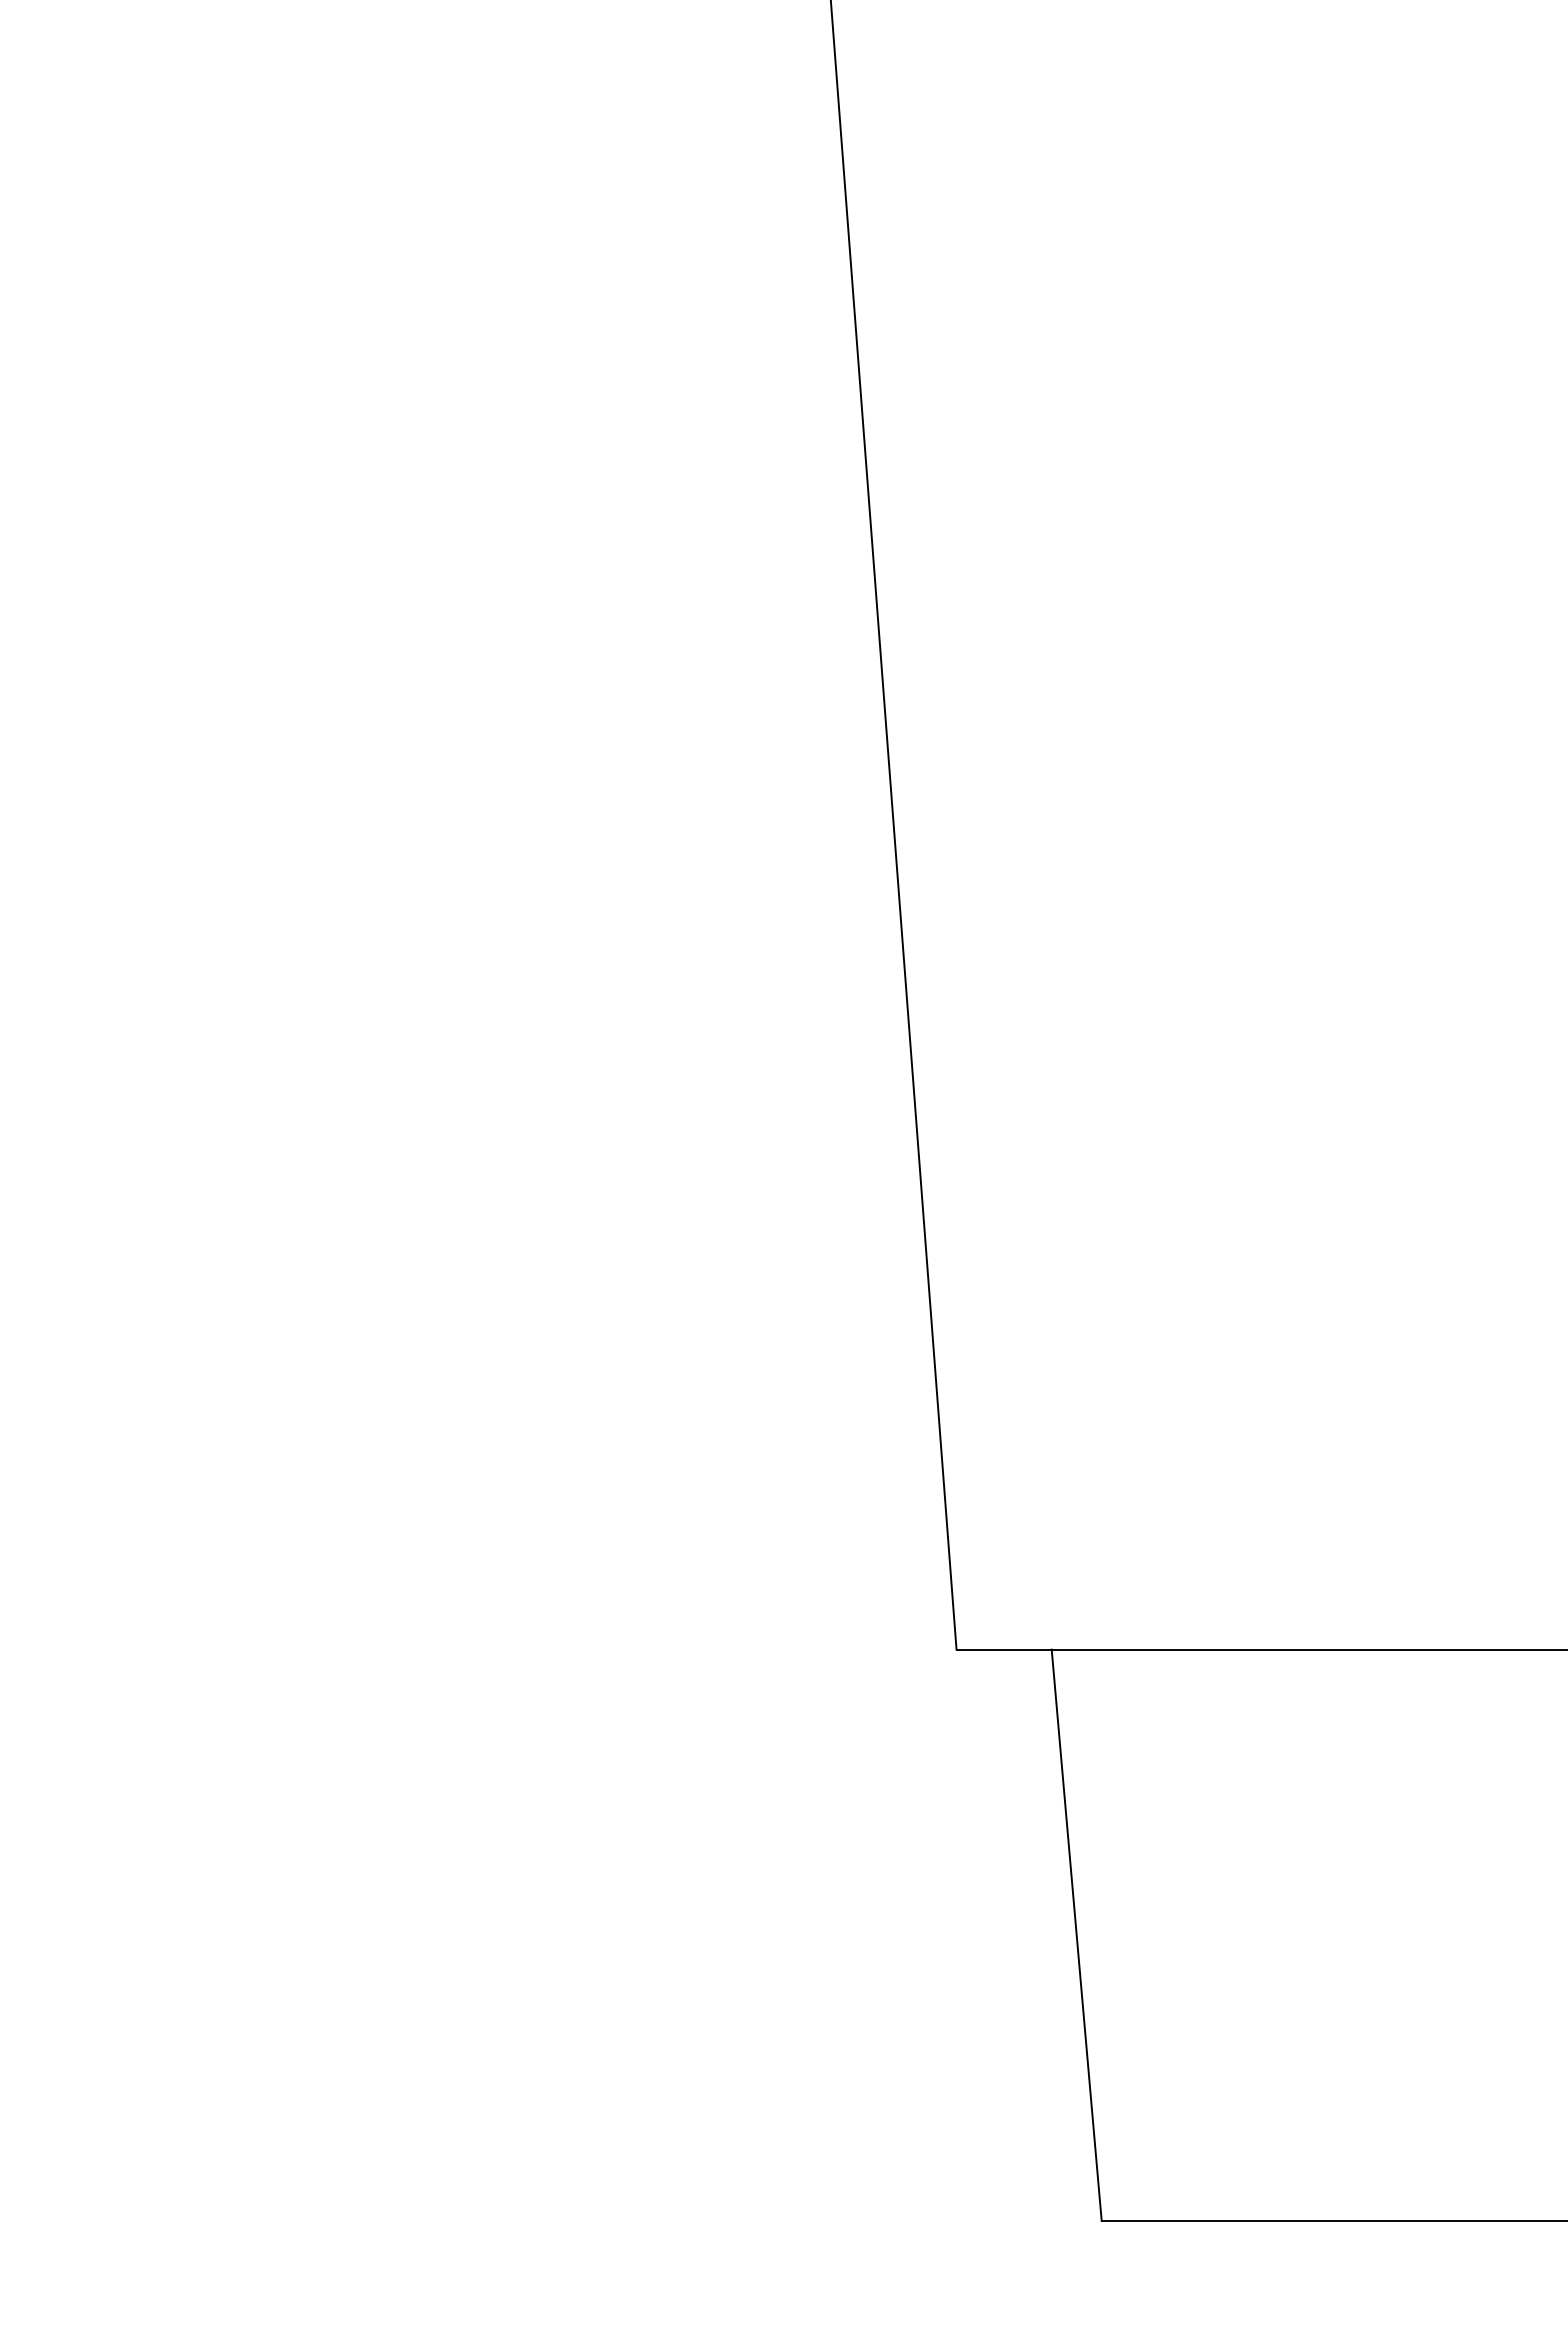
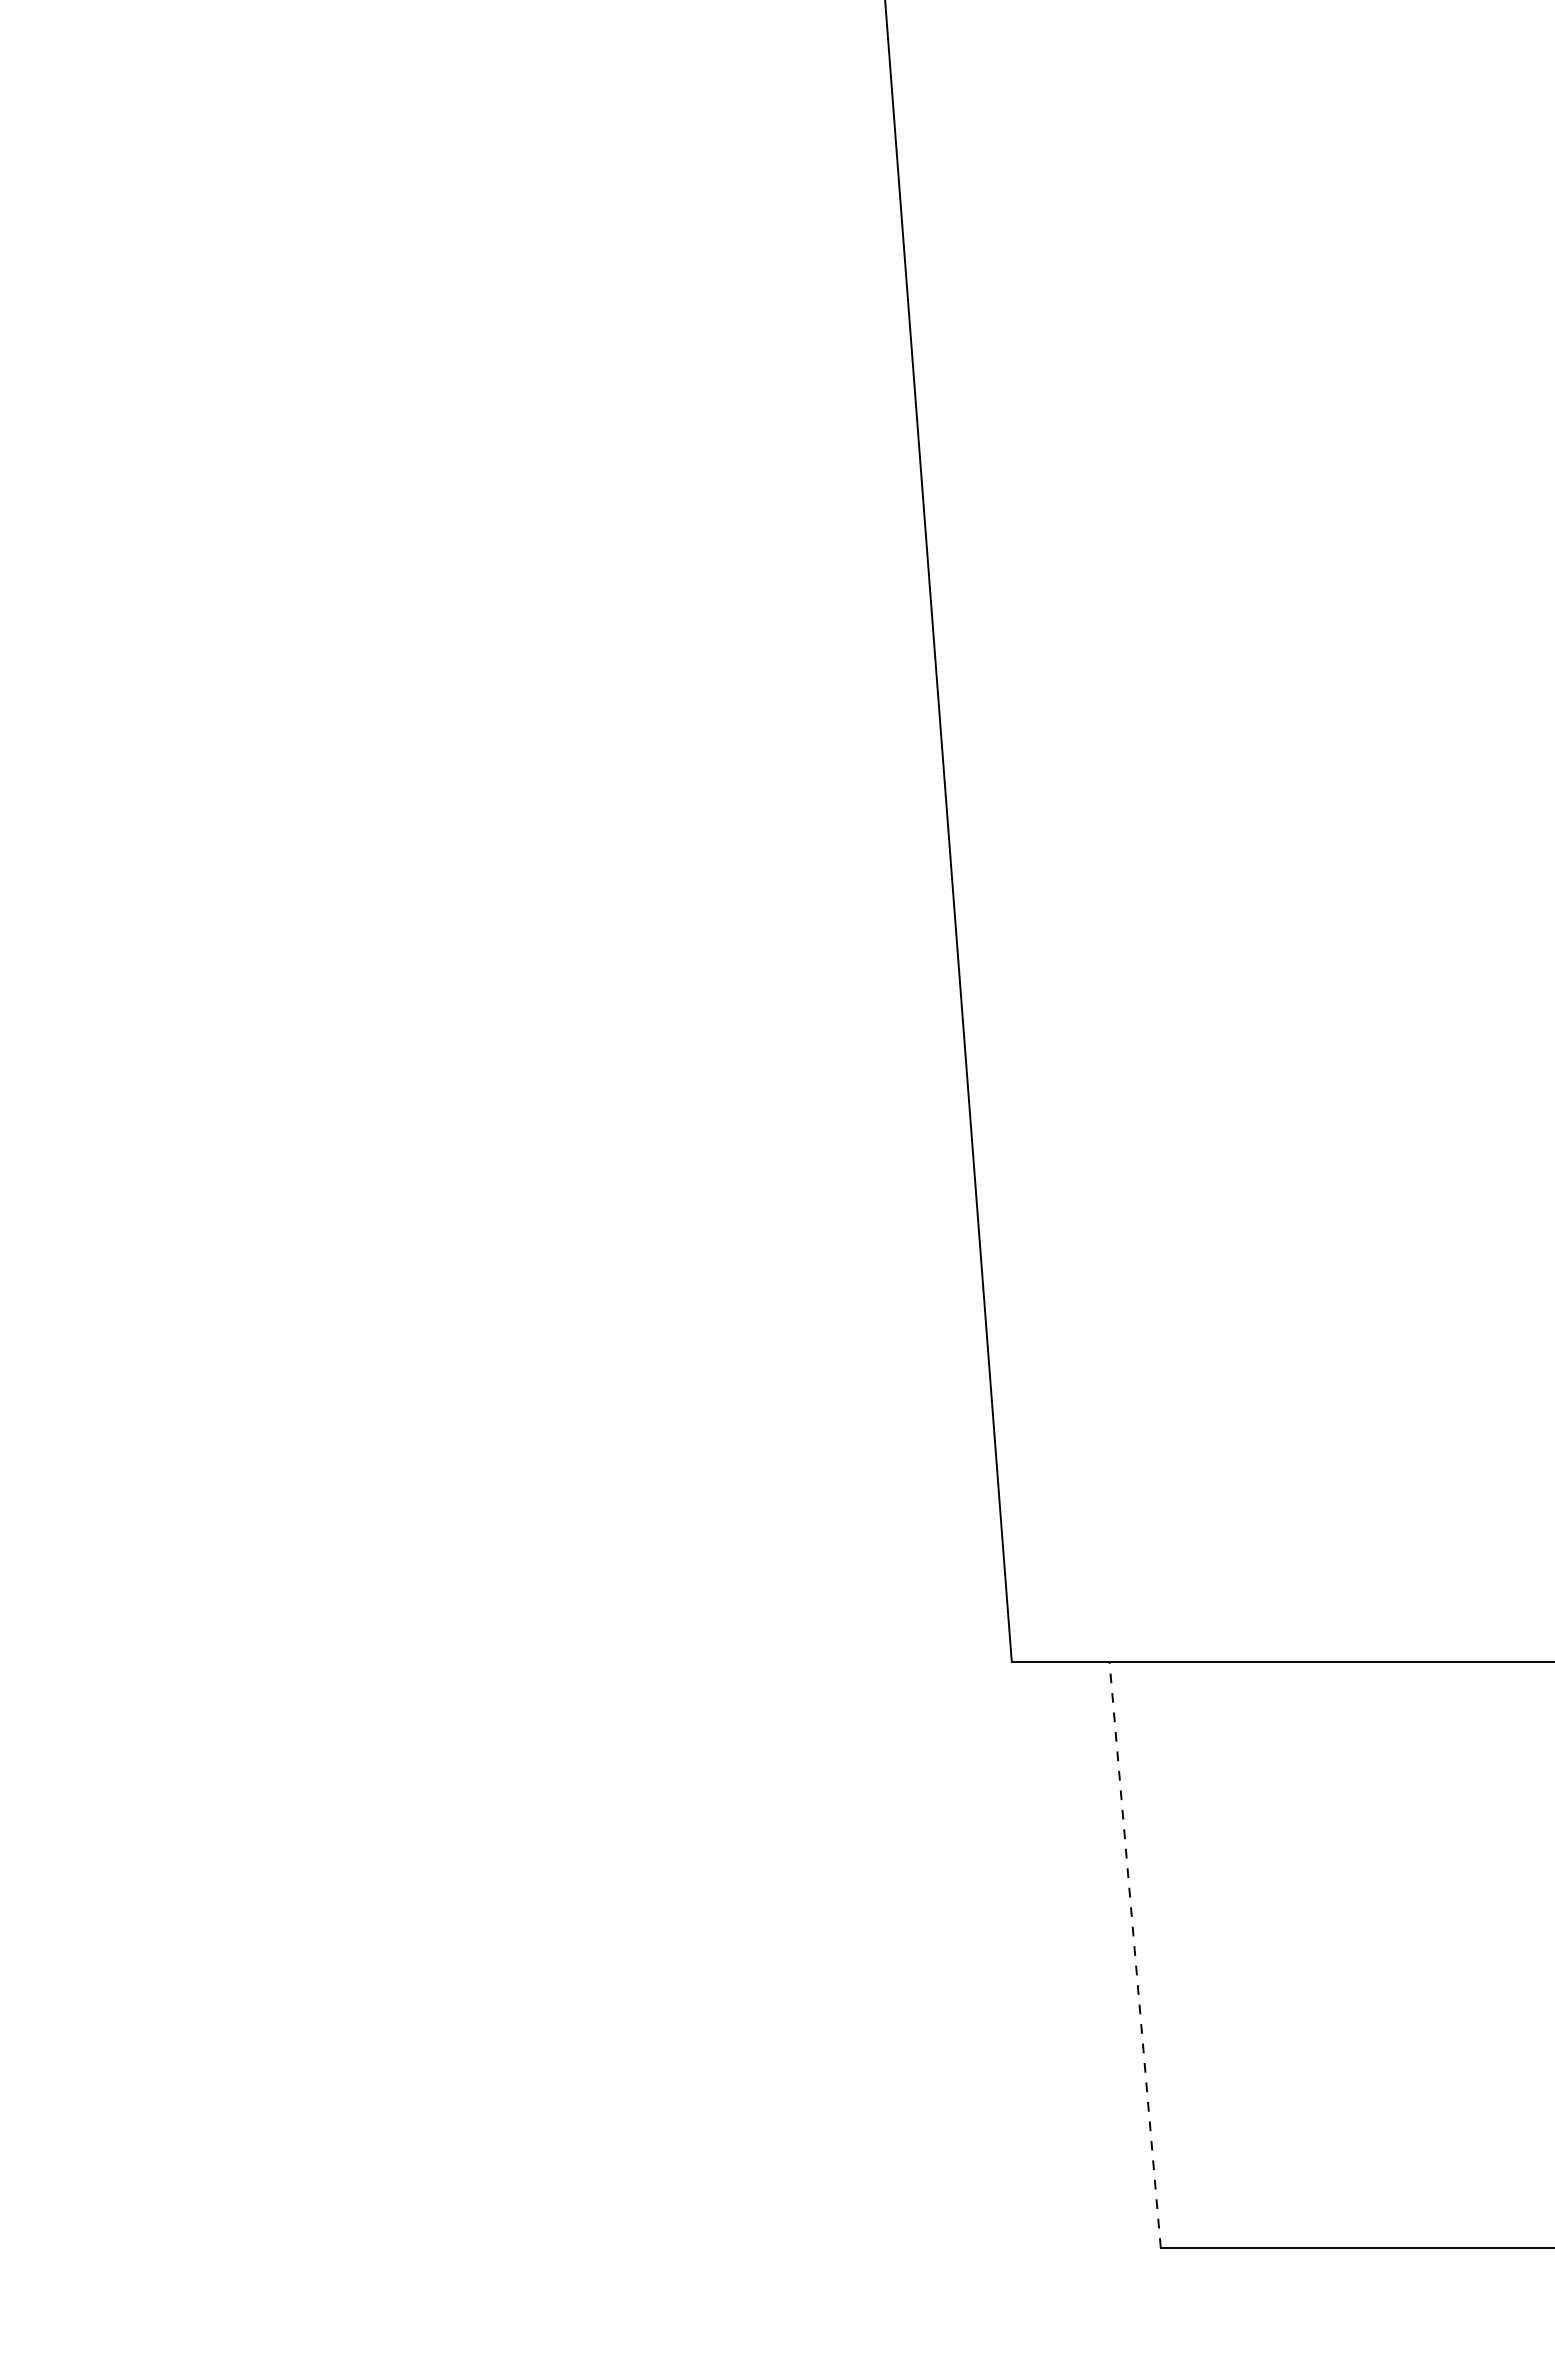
line: (1076, 1935) -> (1134, 1955), solid -> dashed

